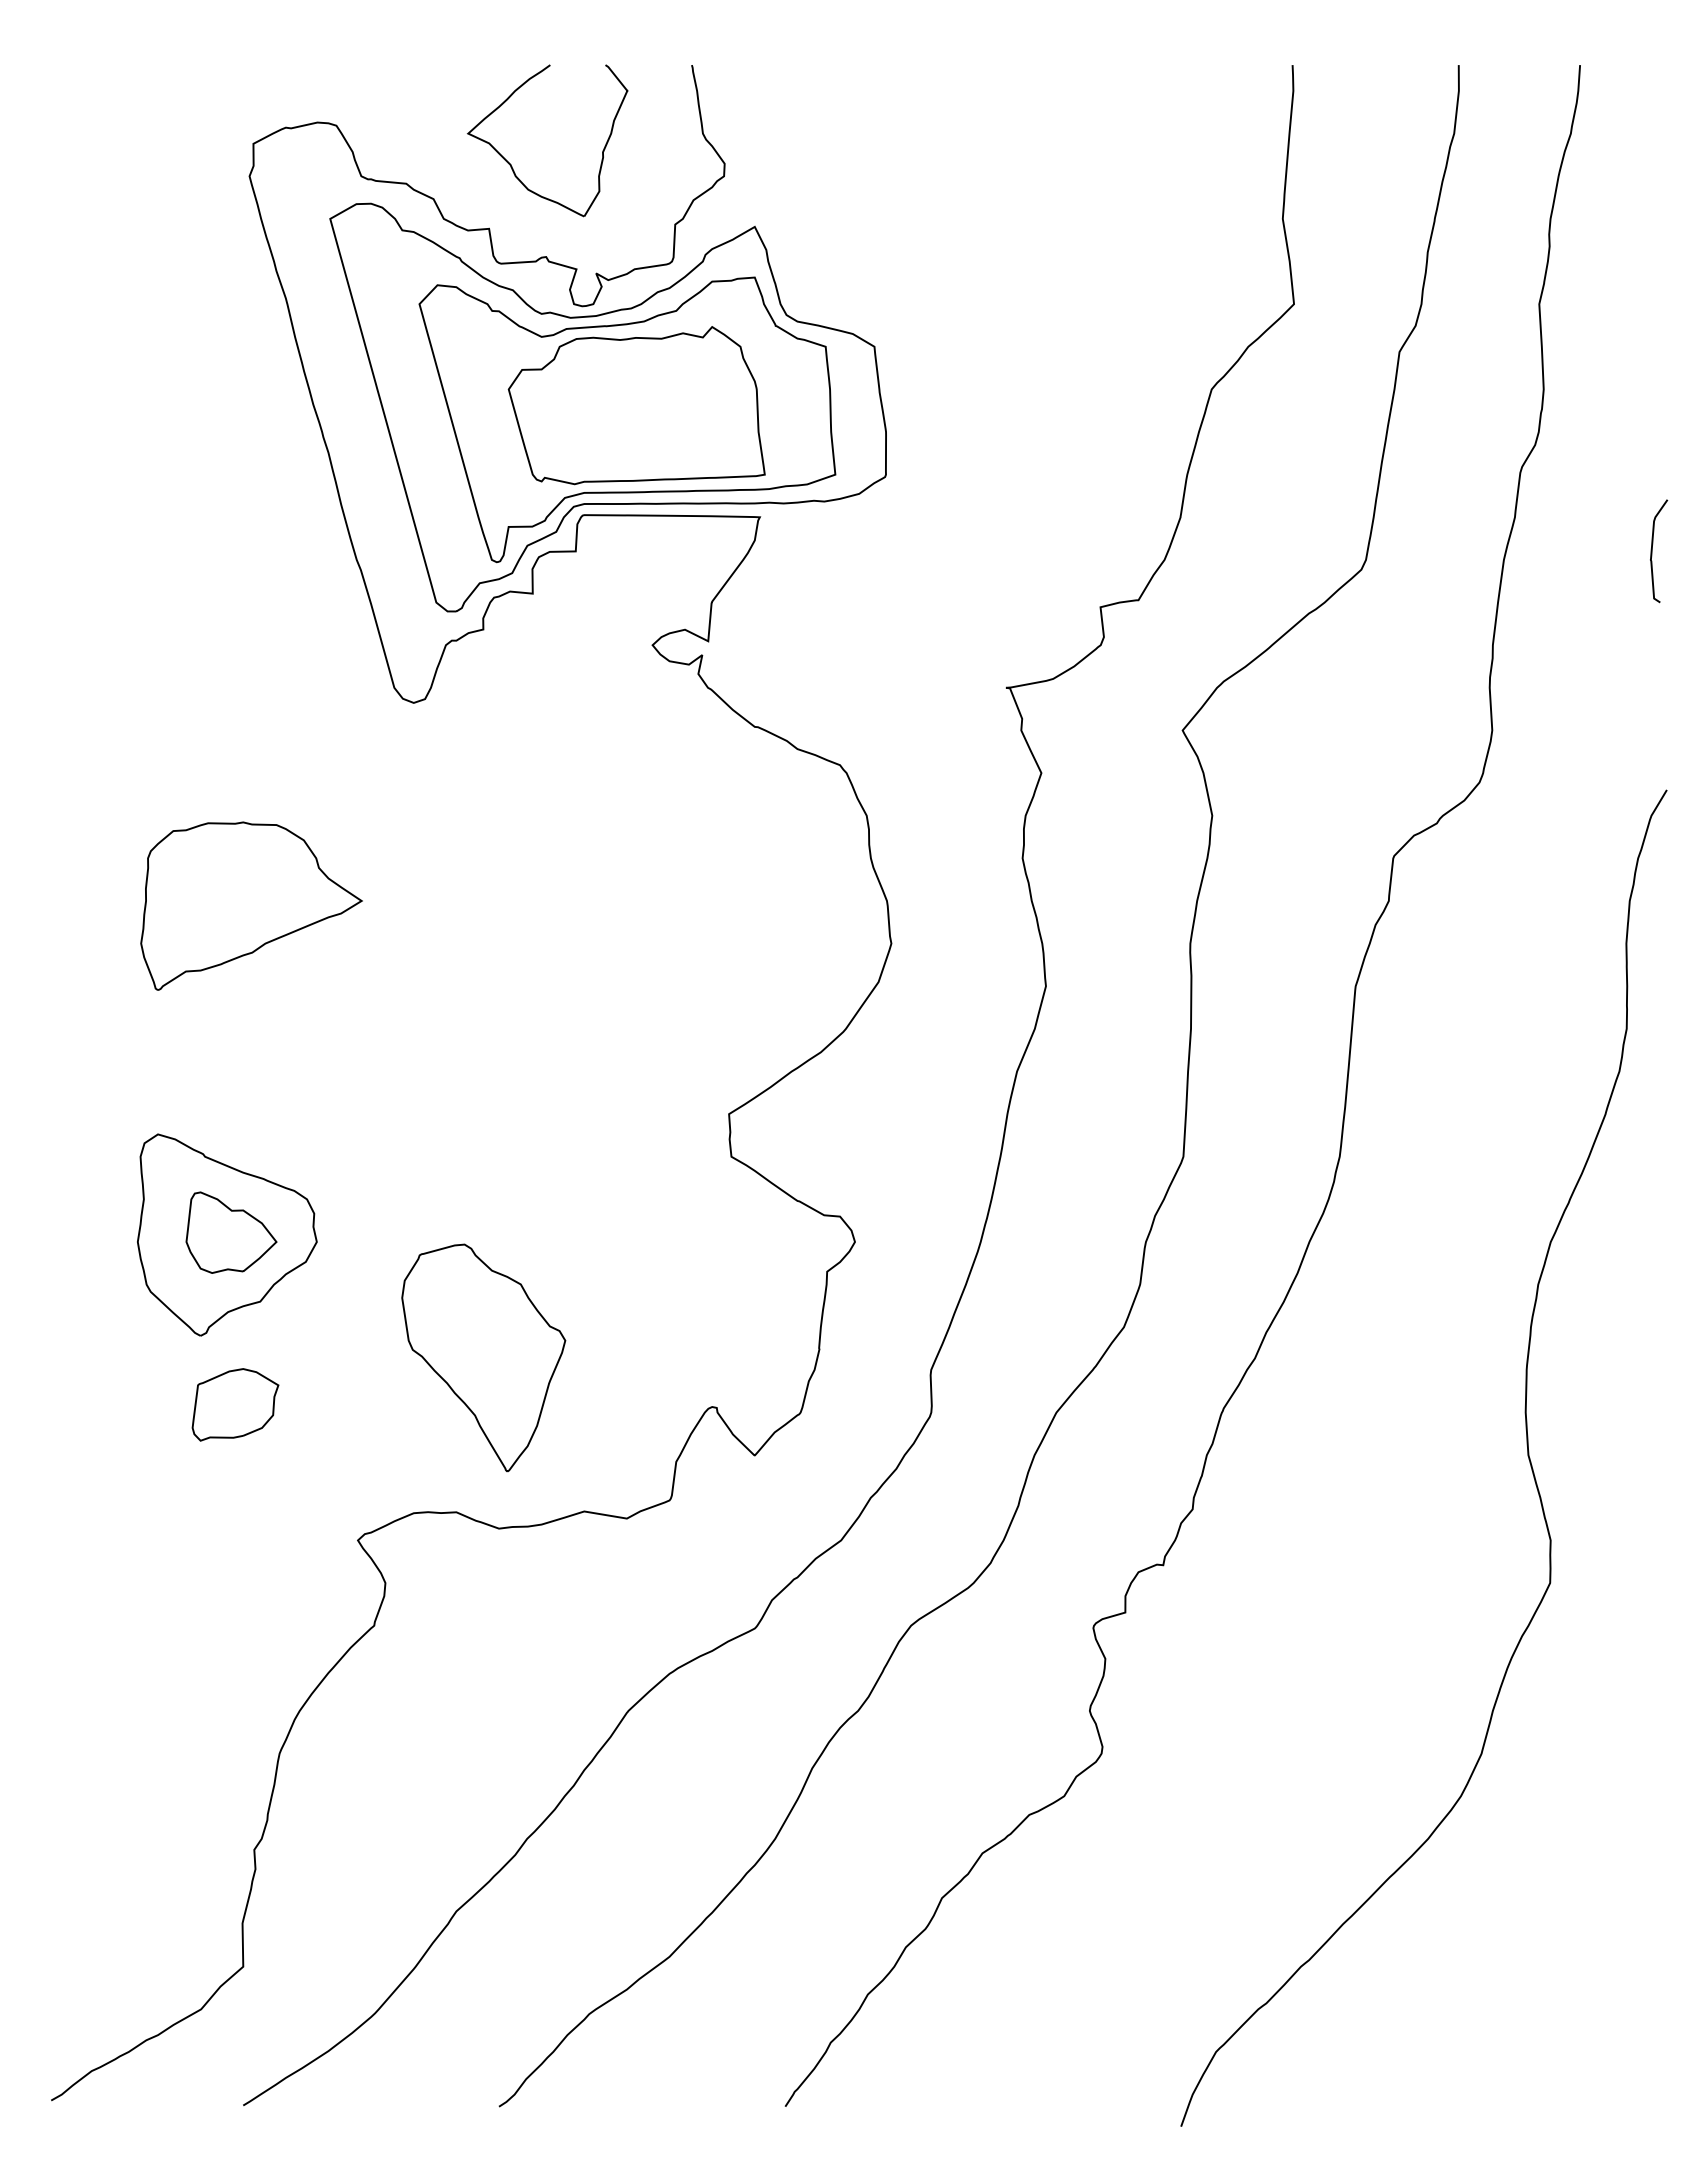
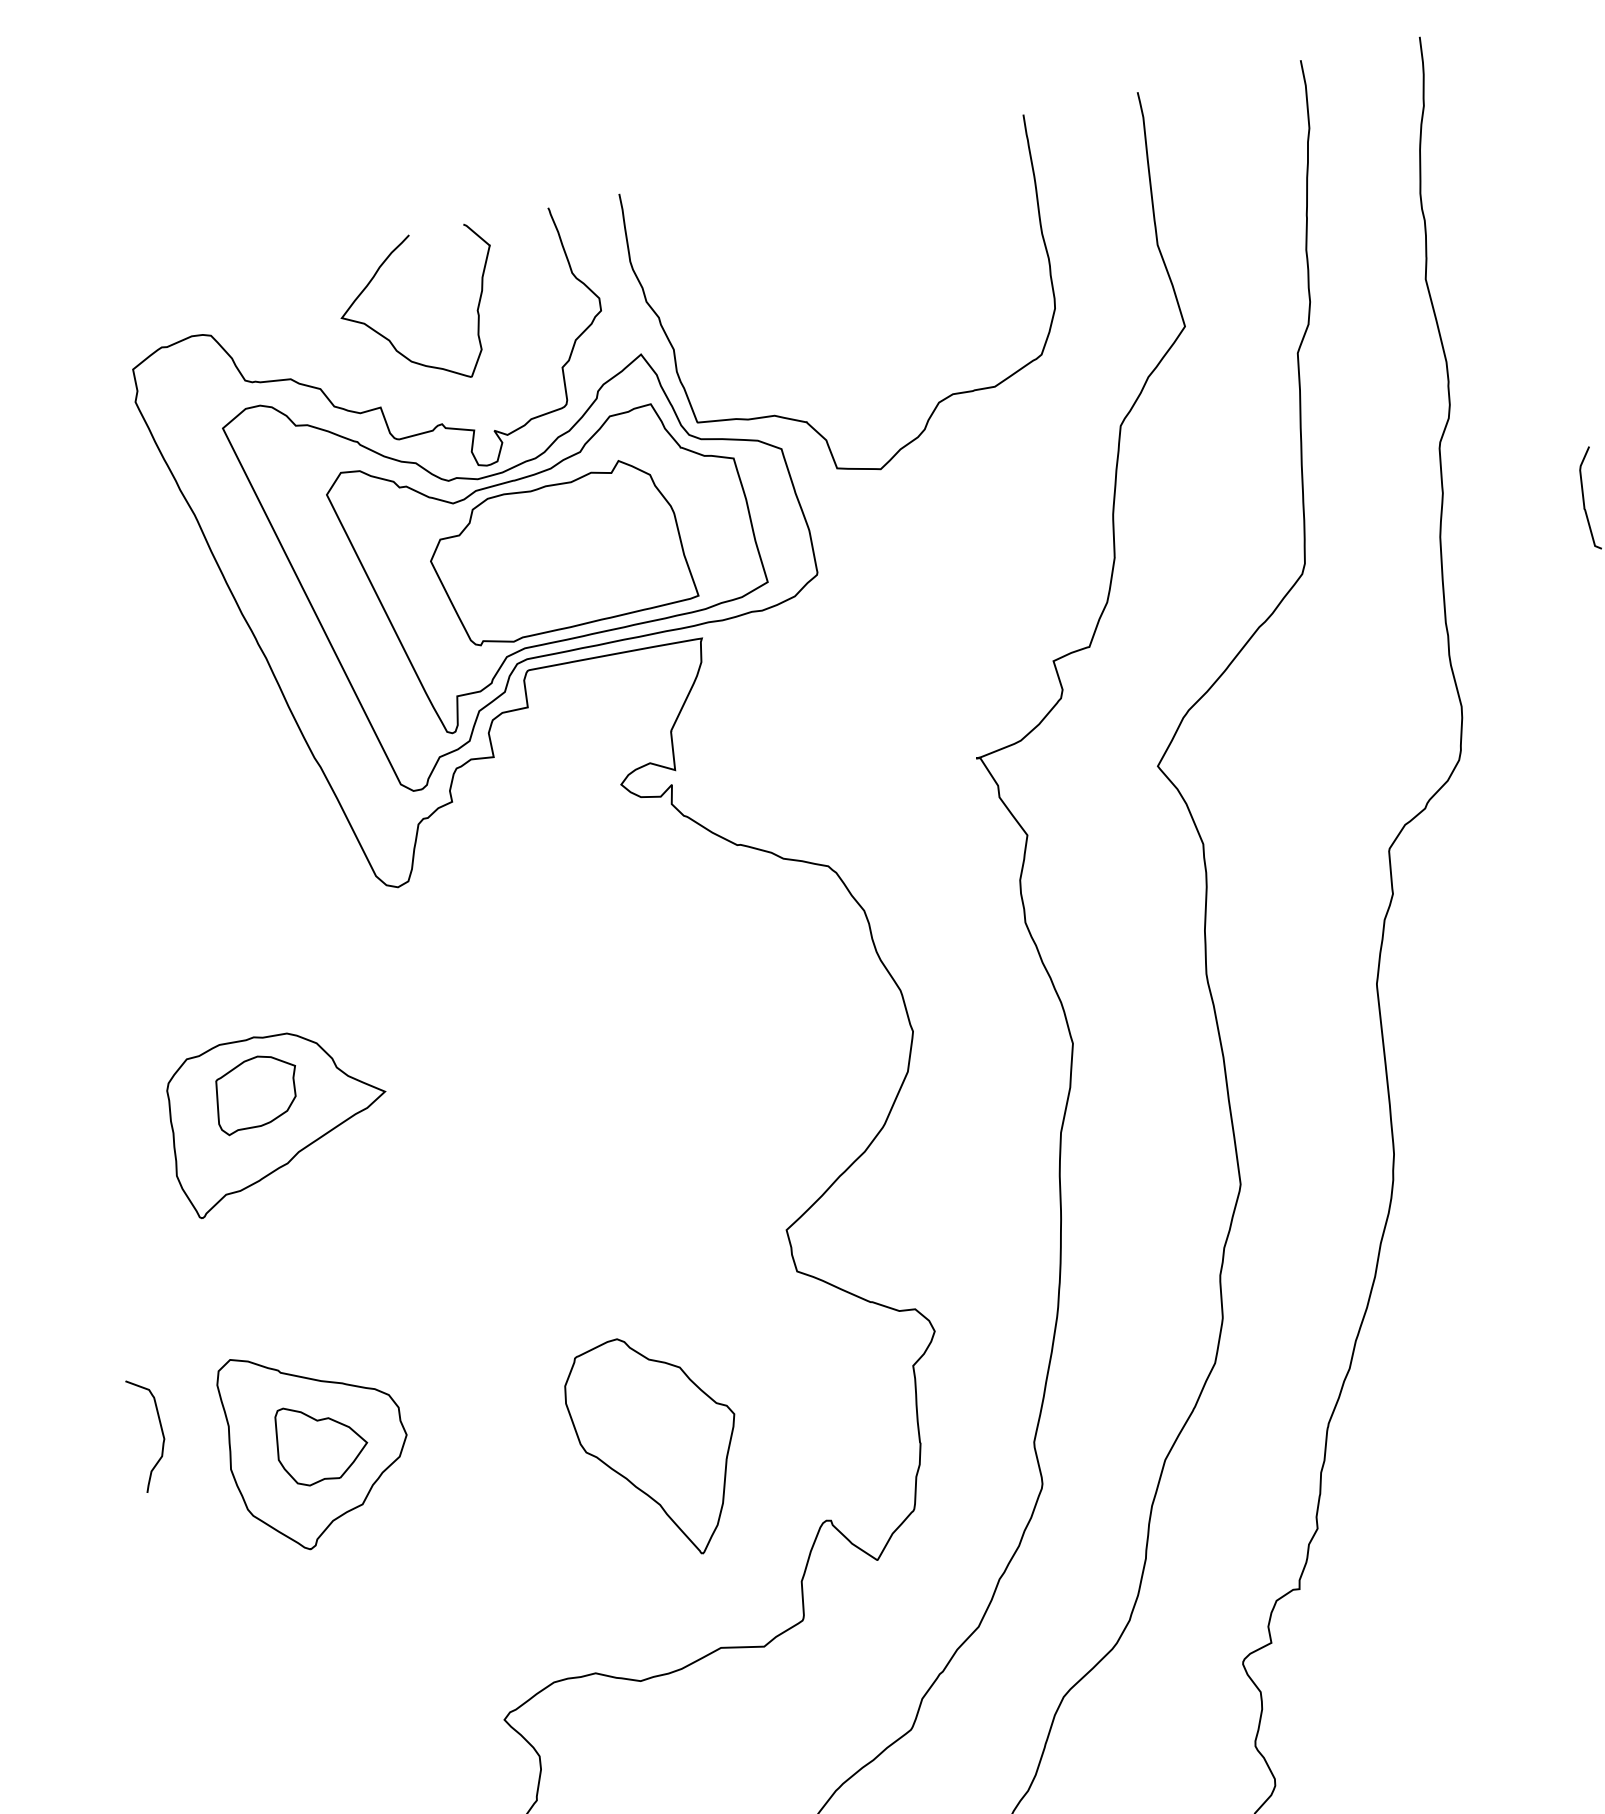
curve: (905, 324) -> (807, 421), added
curve: (76, 1191) -> (161, 1431), added
part: (483, 1357) -> (657, 1446), moved
part: (235, 1404) -> (256, 1092), moved

